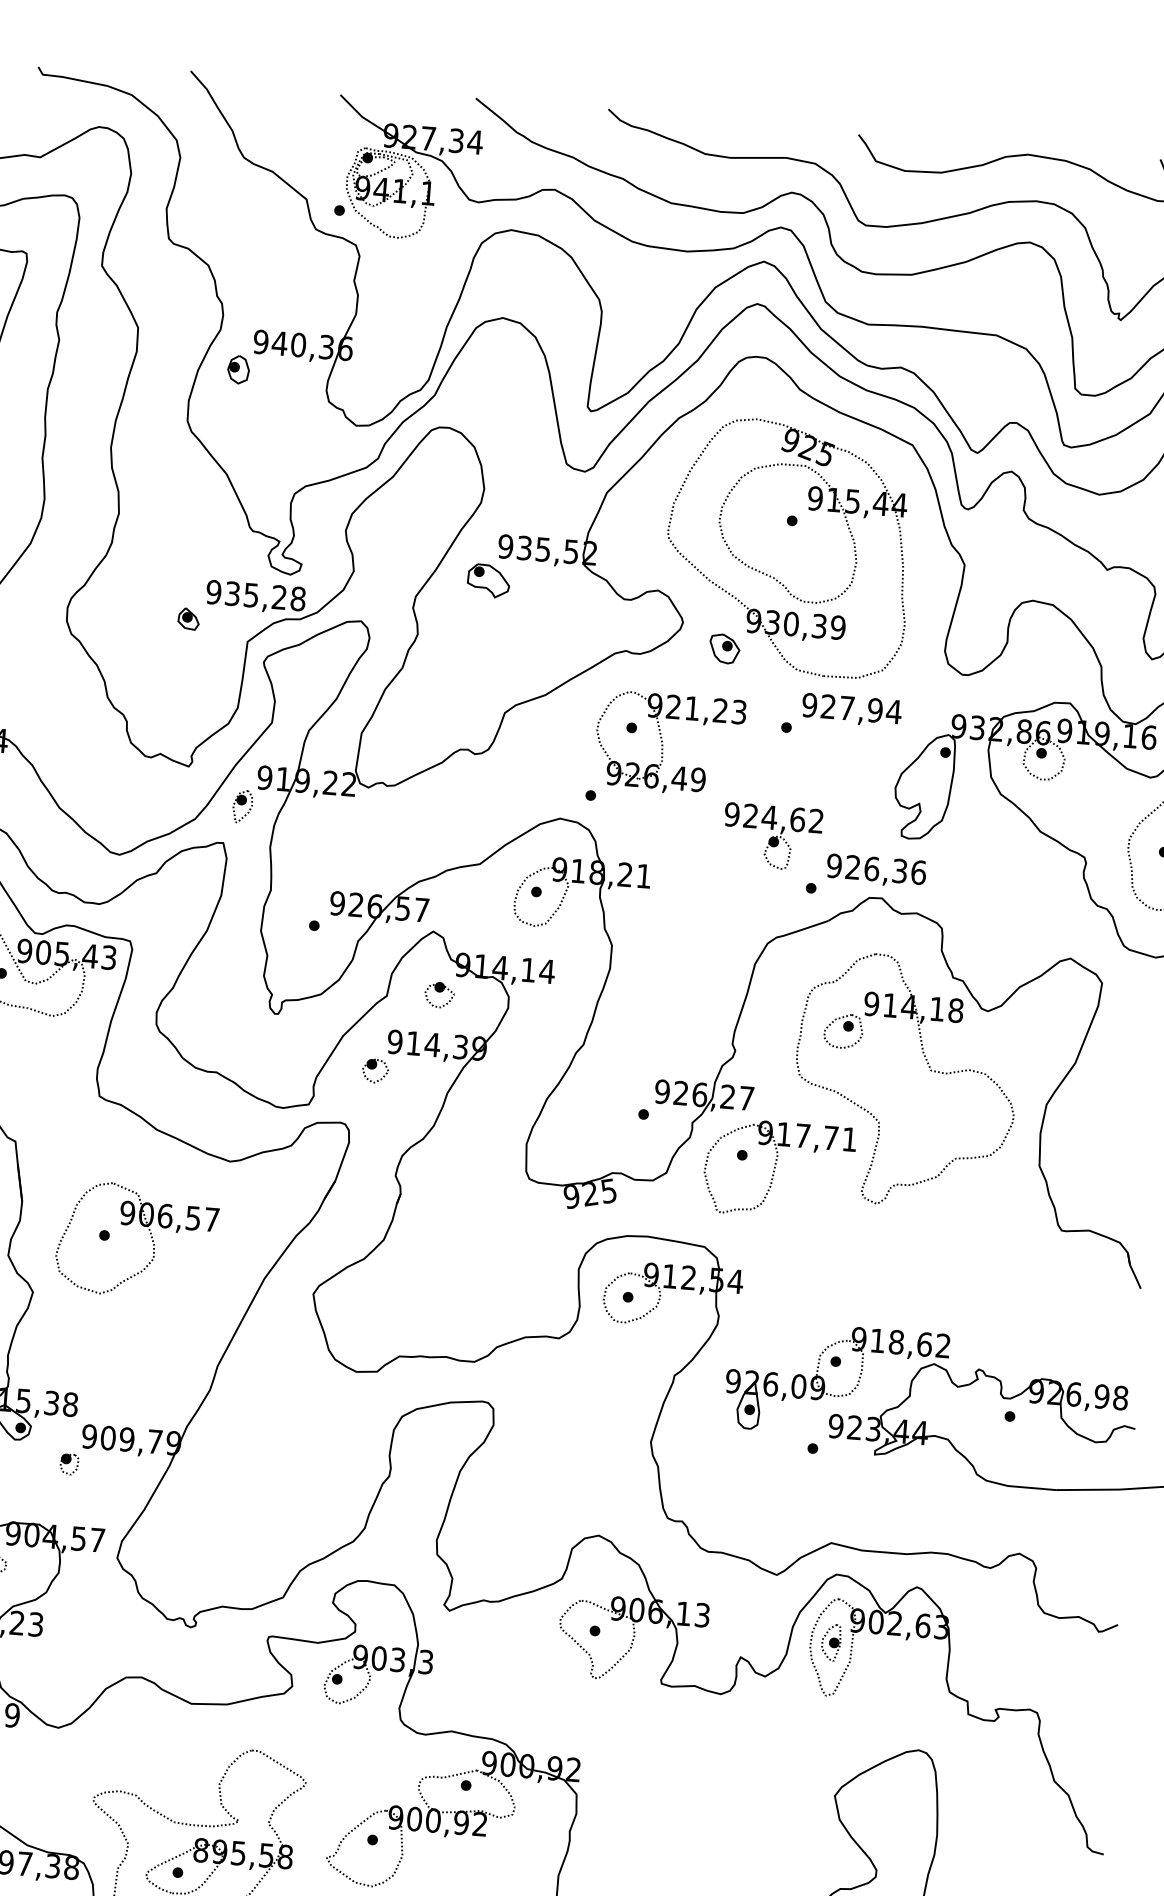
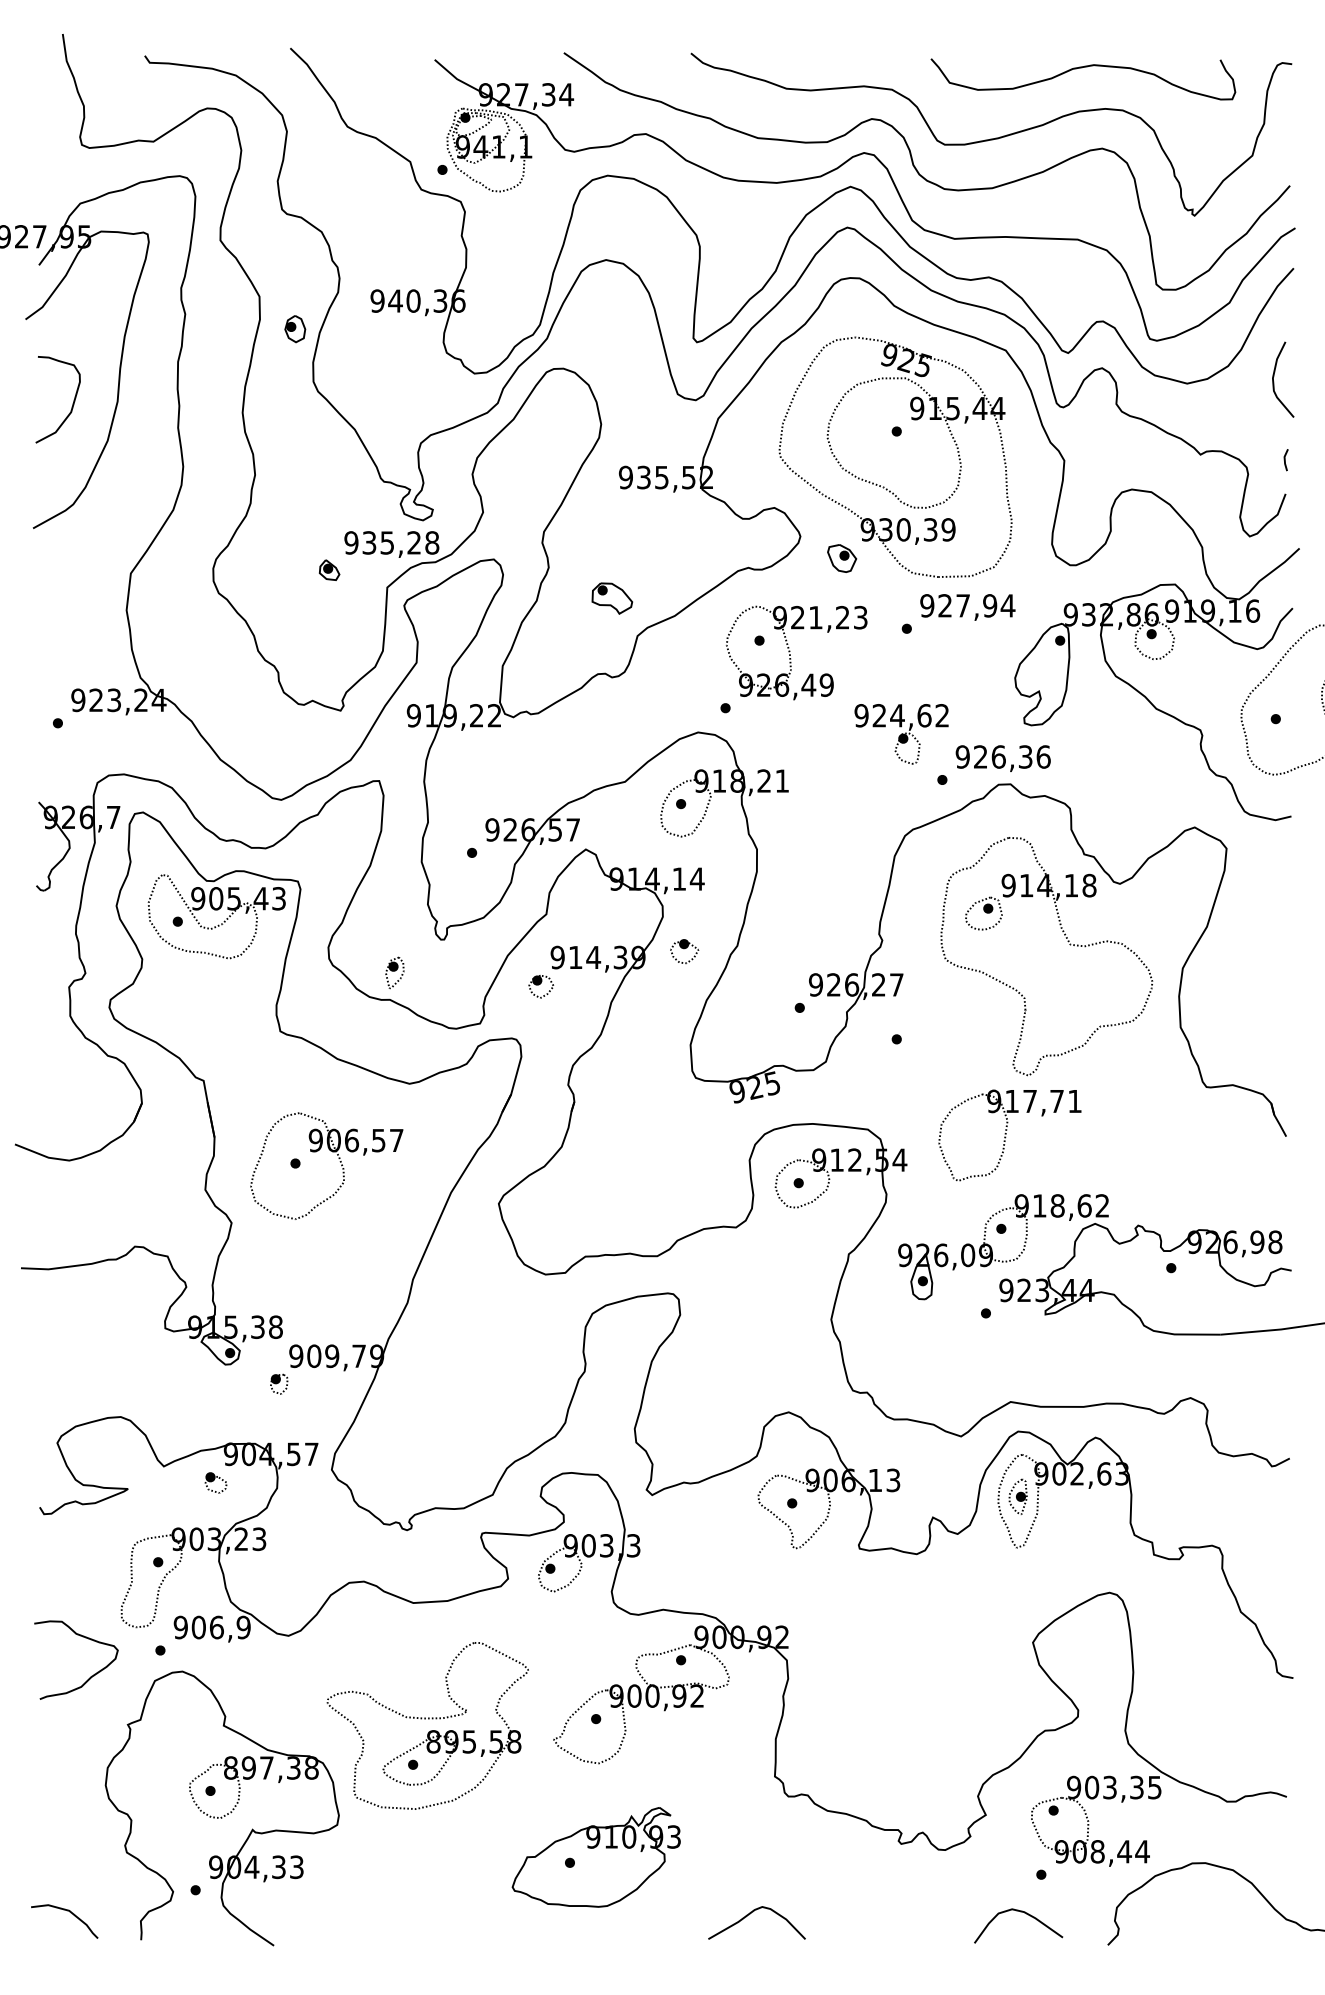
part: (238, 370) -> (295, 329), moved
part: (488, 580) -> (612, 598), moved
part: (242, 806) -> (394, 972), moved
part: (439, 995) -> (684, 951), moved
part: (778, 1169) -> (1009, 1135), moved

